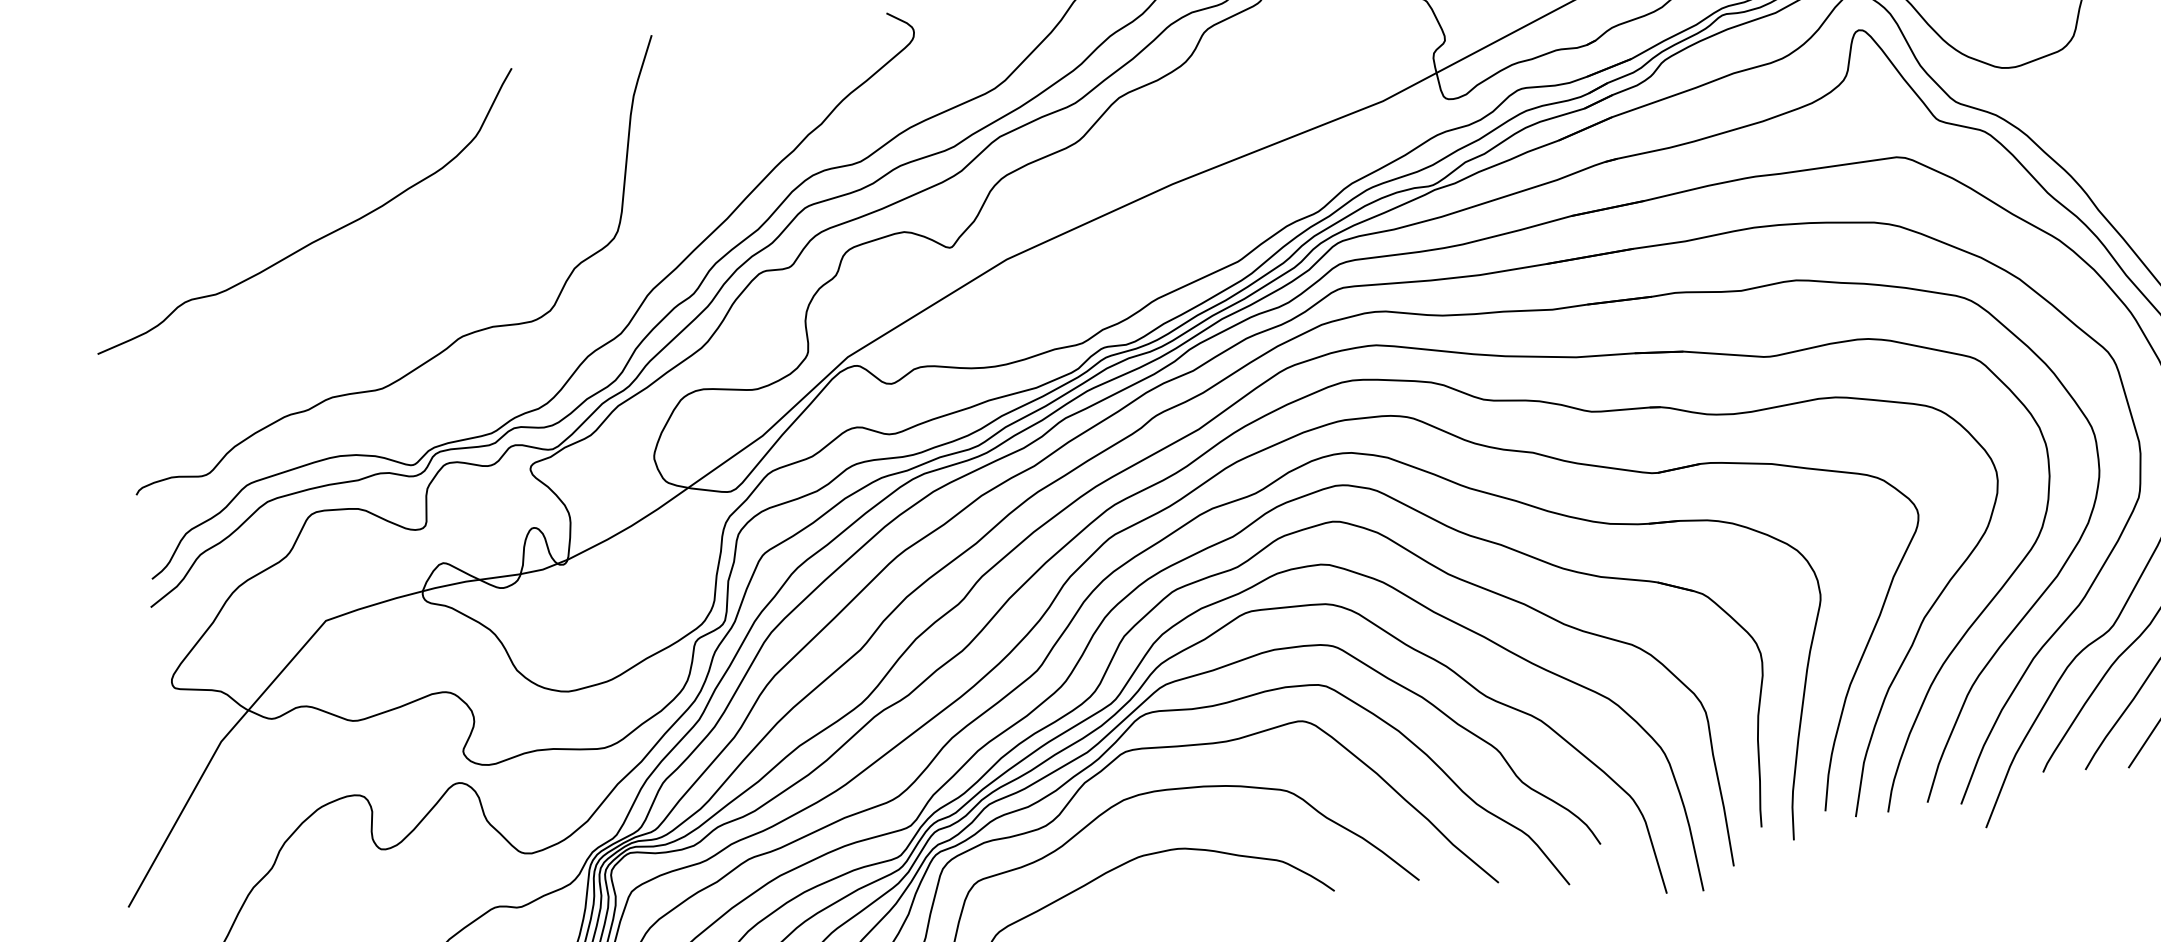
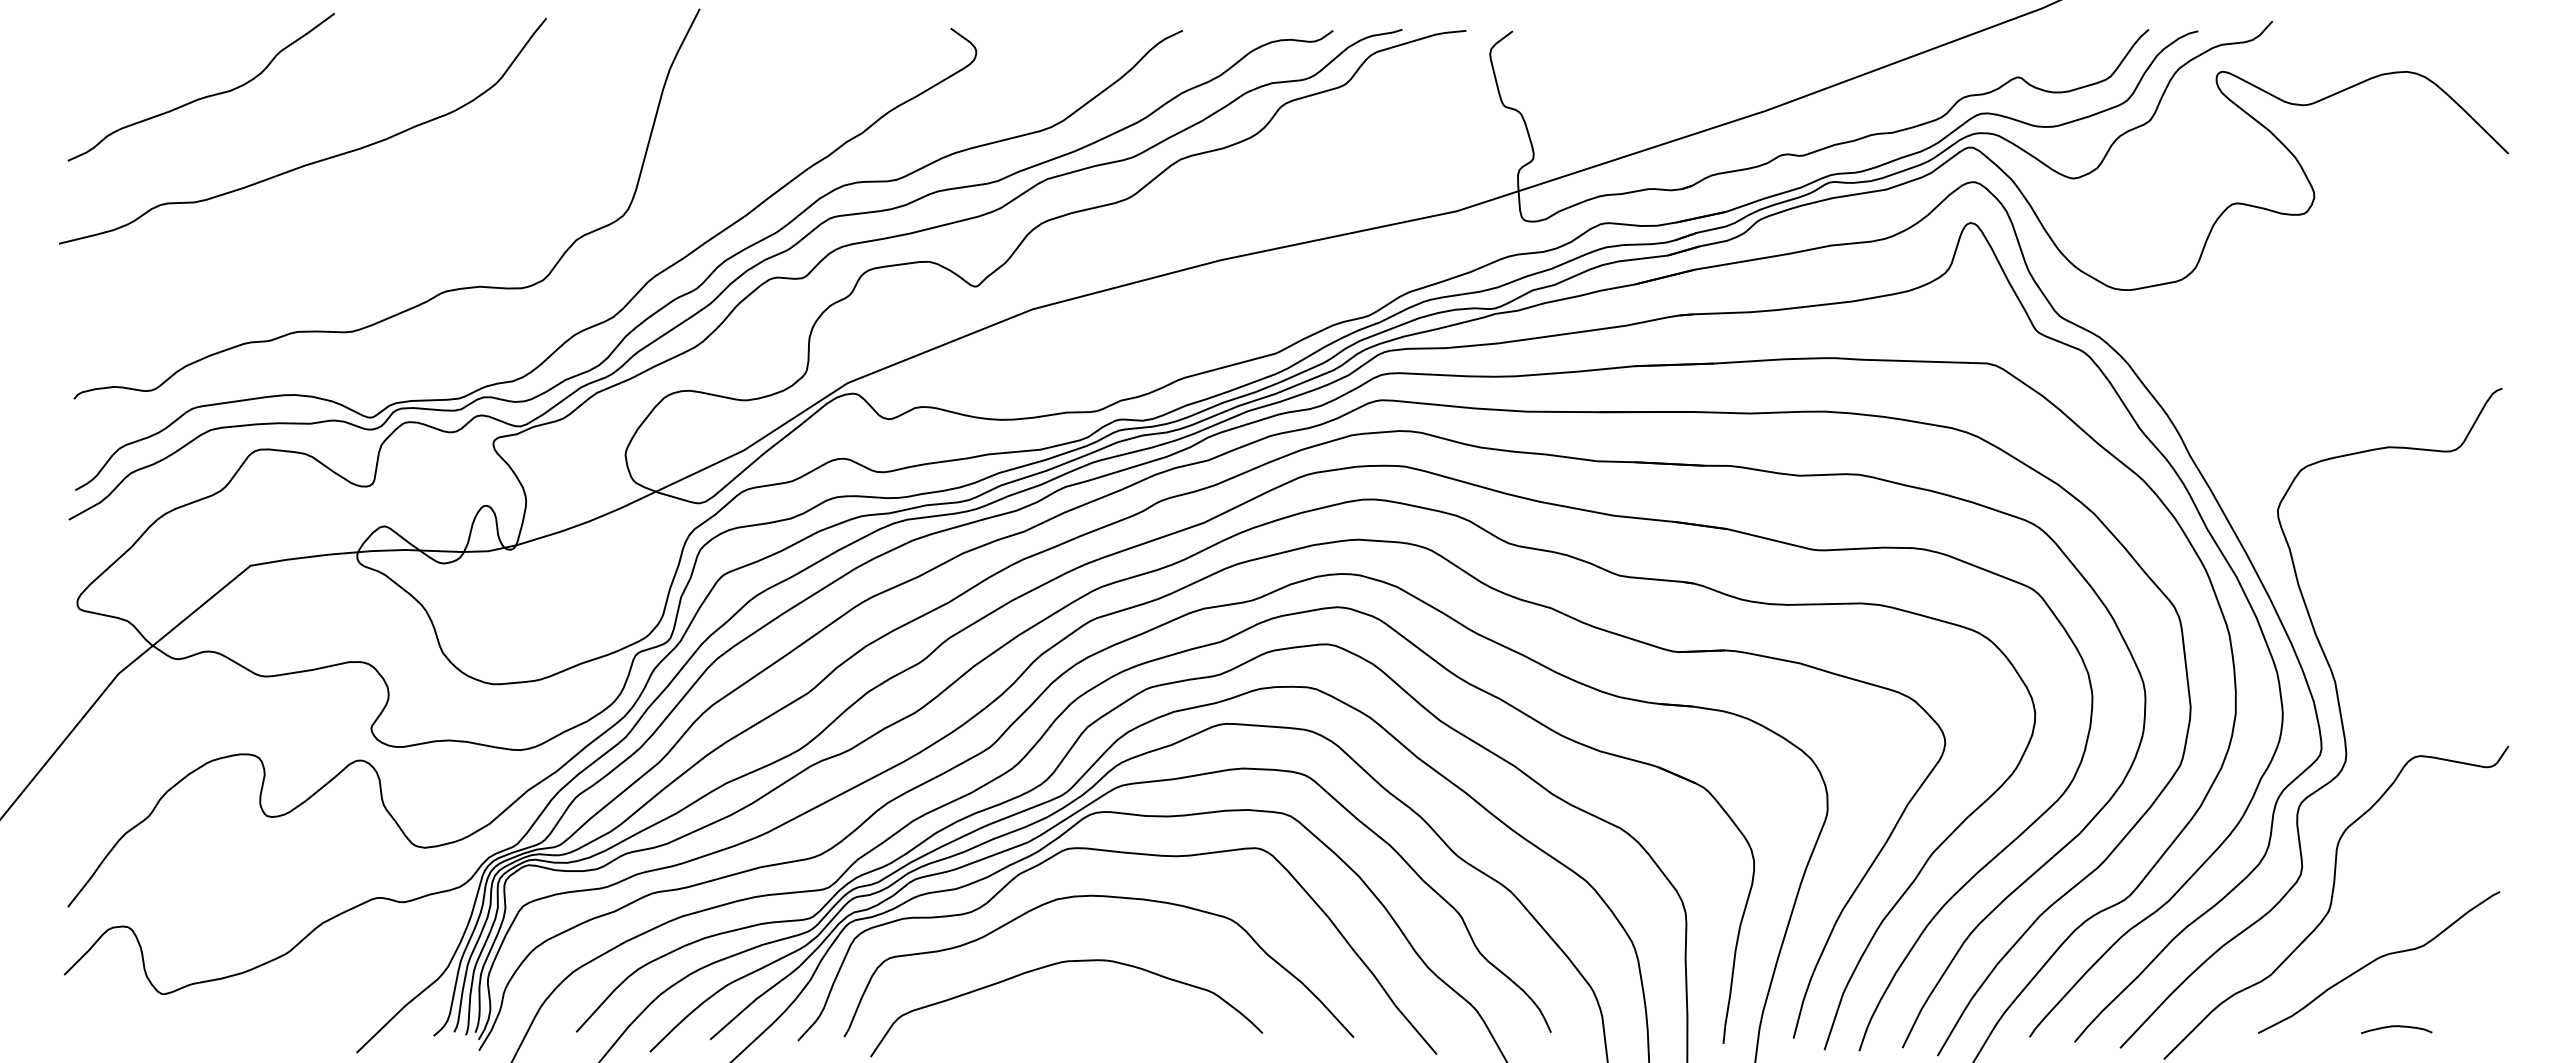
curve: (208, 195) -> (204, 96), added

